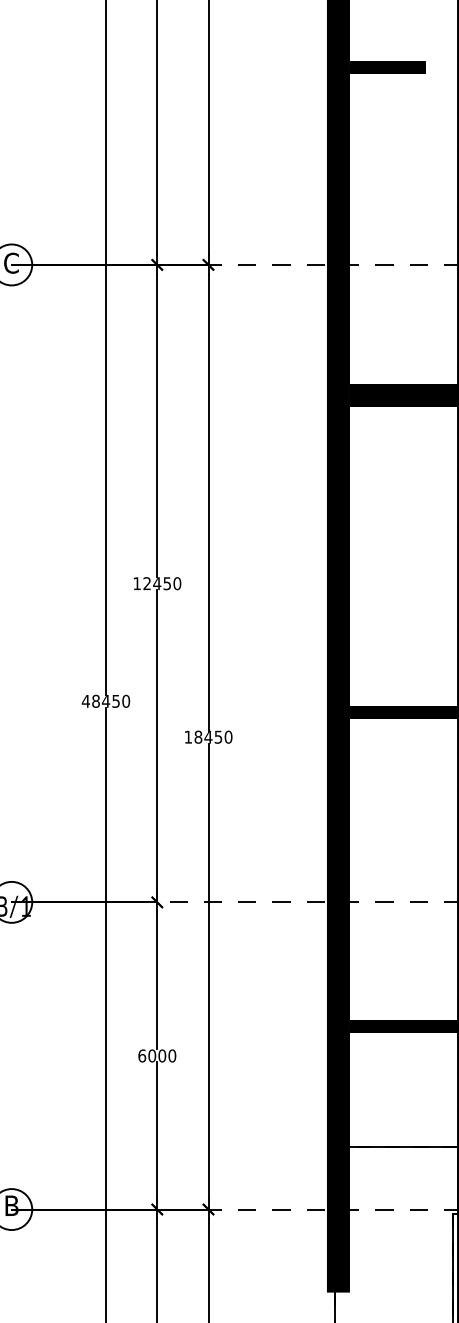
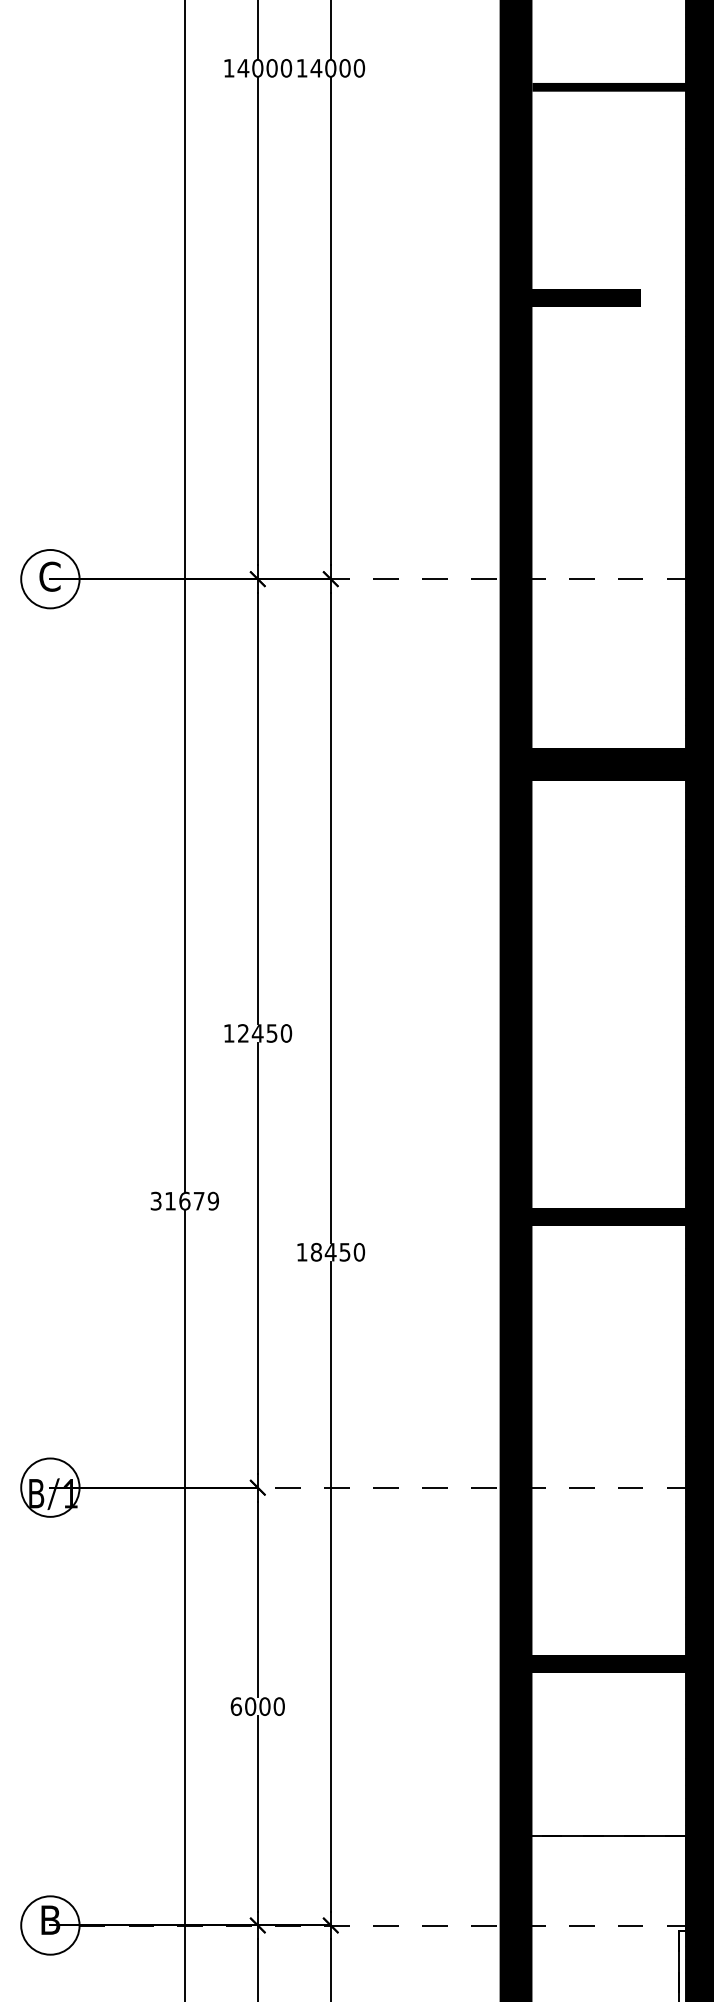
text: (105, 700) -> (184, 1200), 48450 -> 31679

